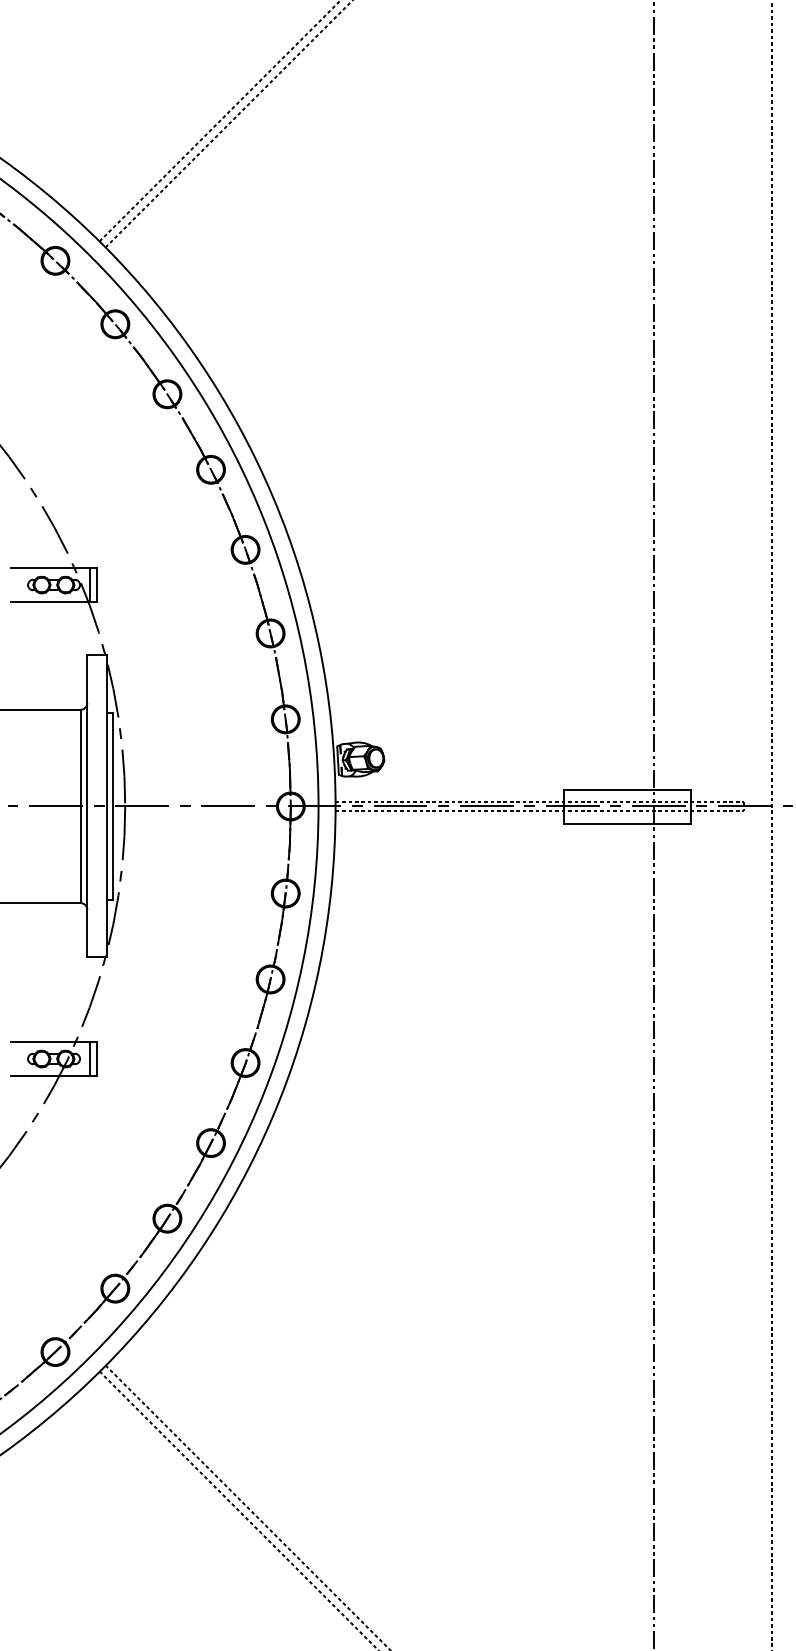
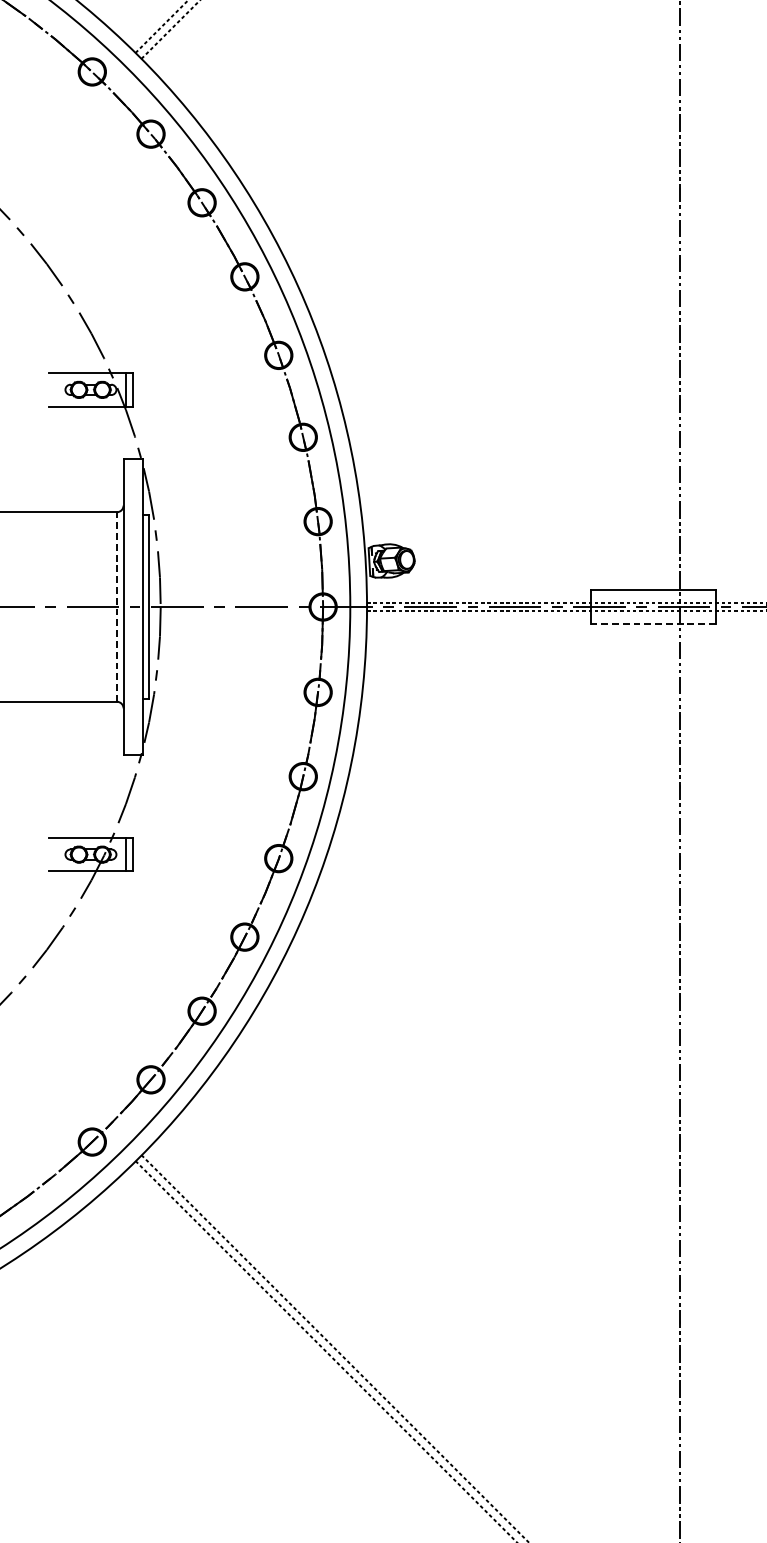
line: (80, 806) -> (116, 607), solid -> dashed
line: (627, 823) -> (653, 623), solid -> dashed

